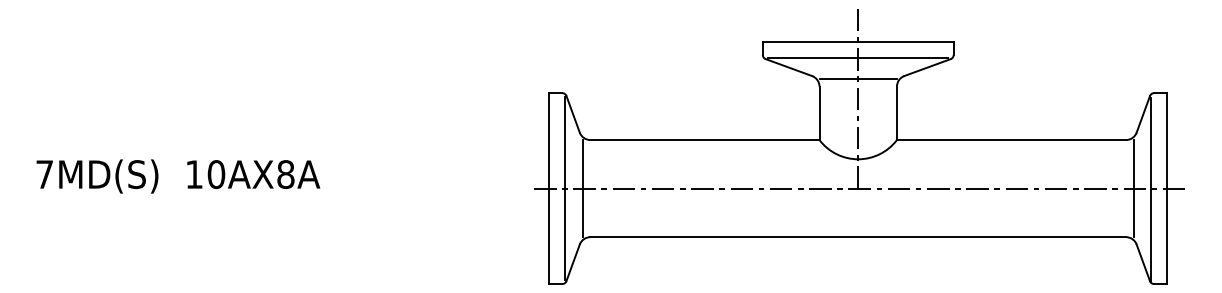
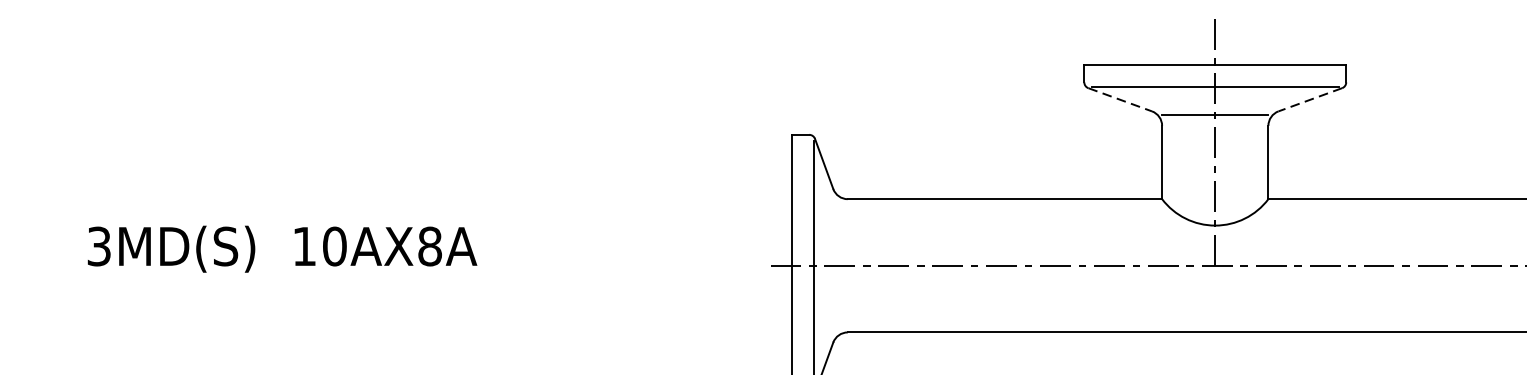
line: (788, 67) -> (1119, 99), solid -> dashed
line: (927, 67) -> (1310, 99), solid -> dashed
text: (44, 174) -> (98, 246), 7MD(S) -> 3MD(S)
line: (582, 188) -> (836, 265), removed

